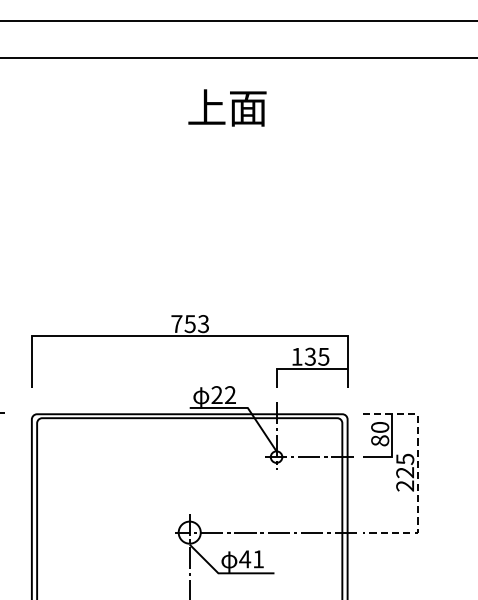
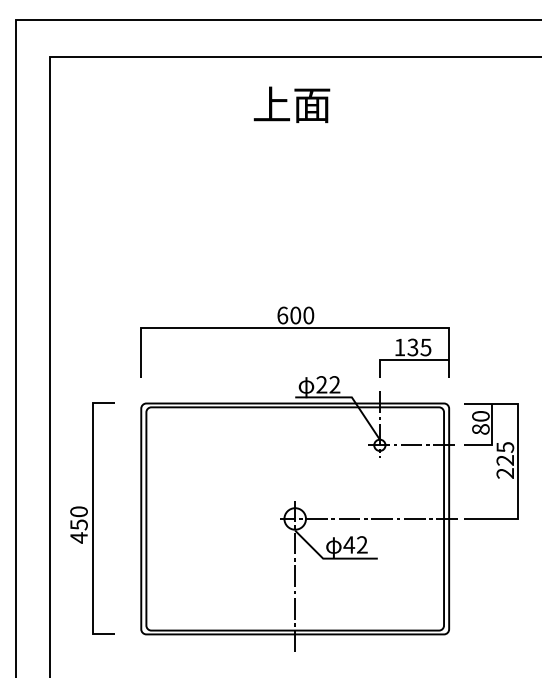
text: (226, 107) -> (291, 104), moved
text: (190, 324) -> (295, 315), 753 -> 600
line: (417, 473) -> (517, 461), dashed -> solid
text: (258, 558) -> (362, 544), 41 -> 42

